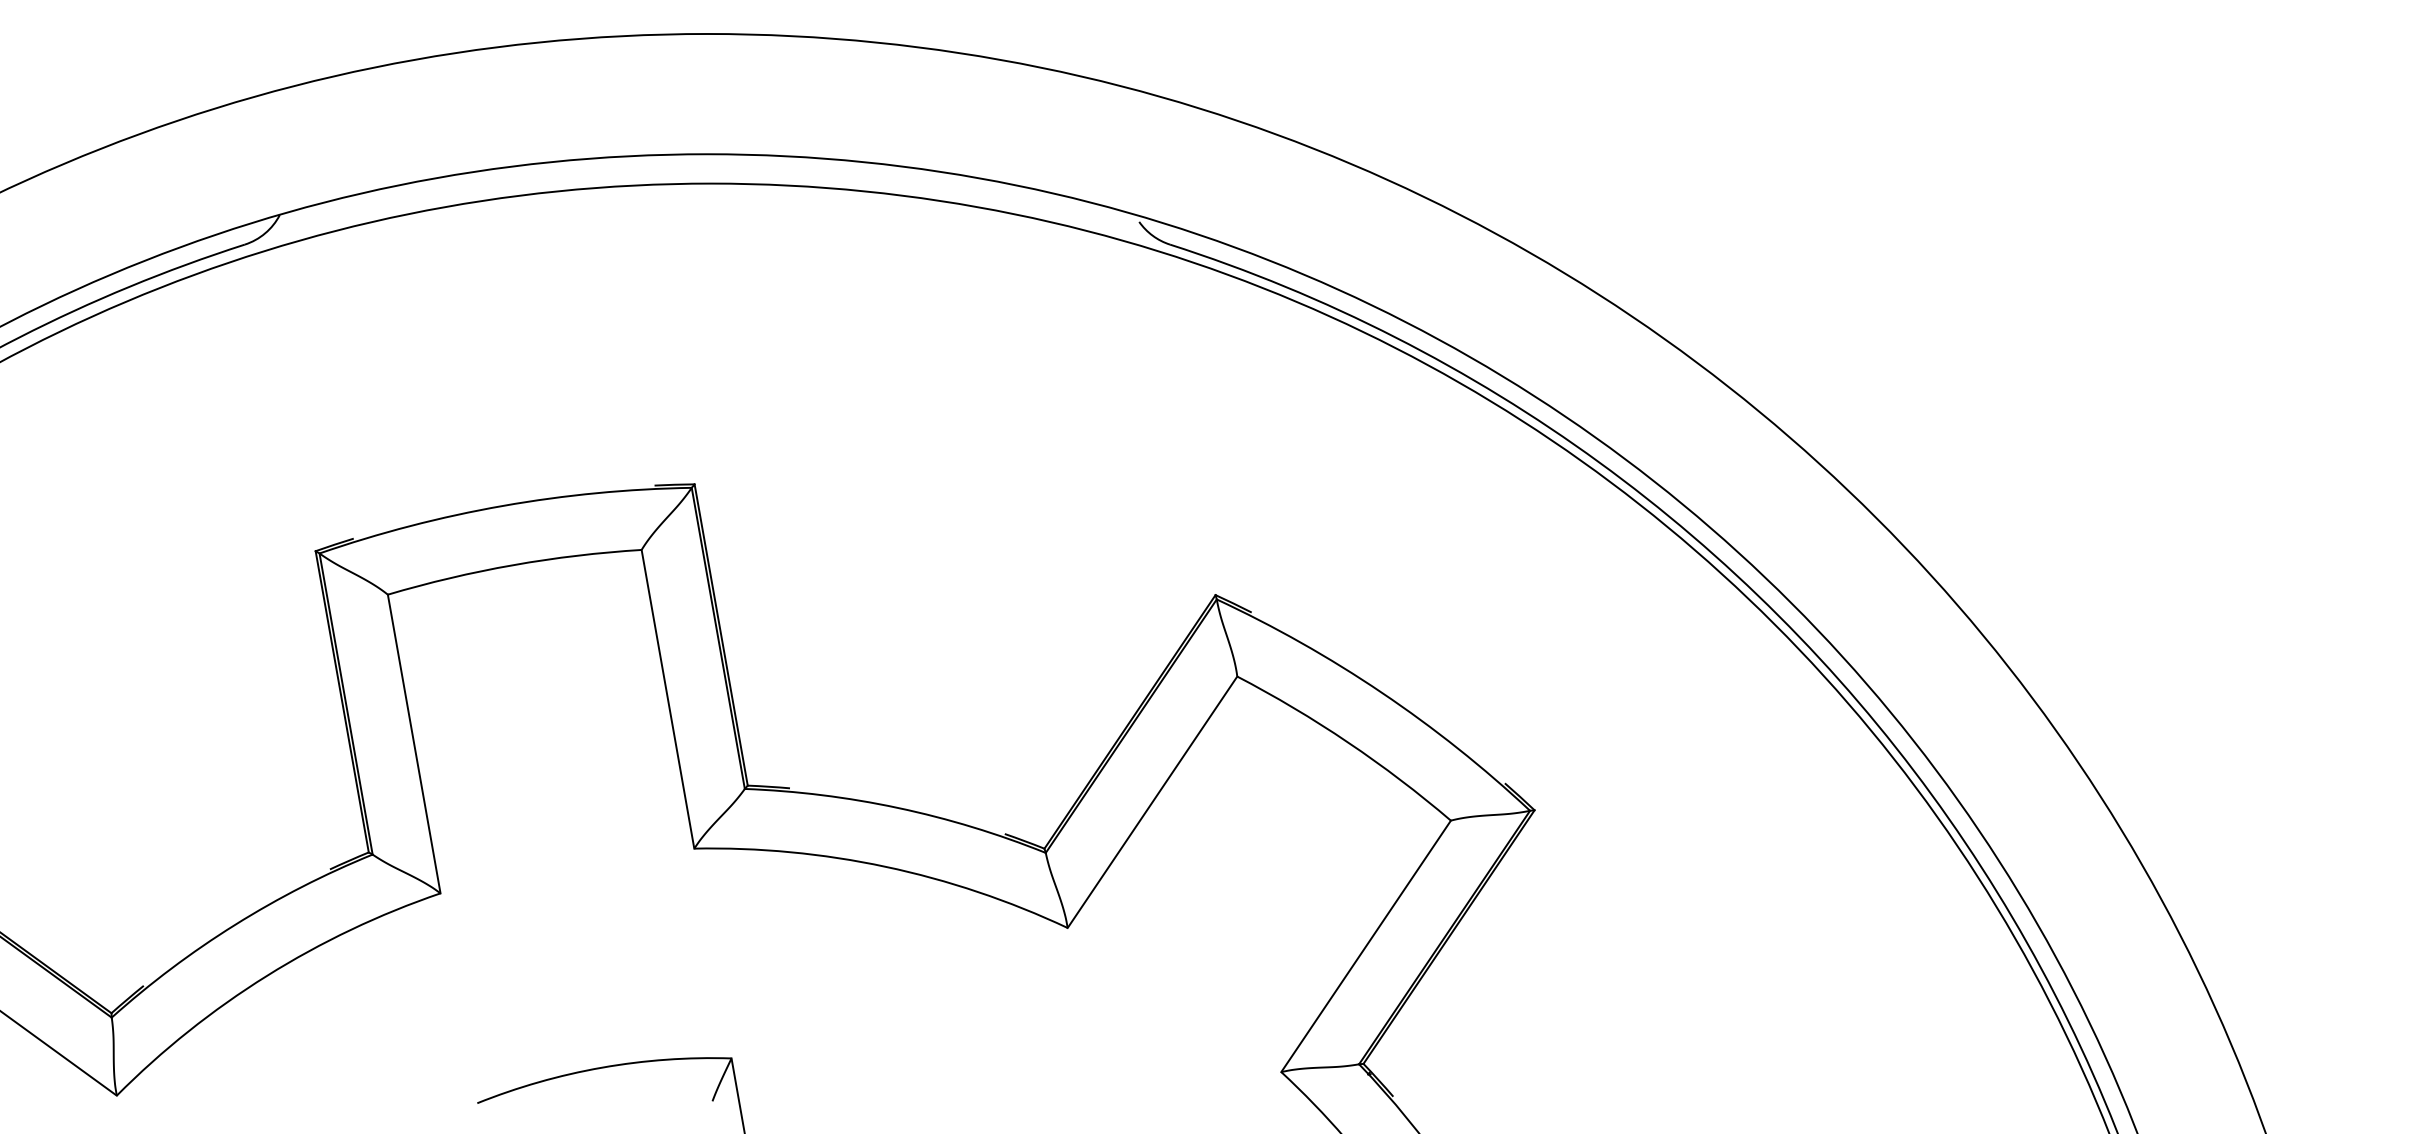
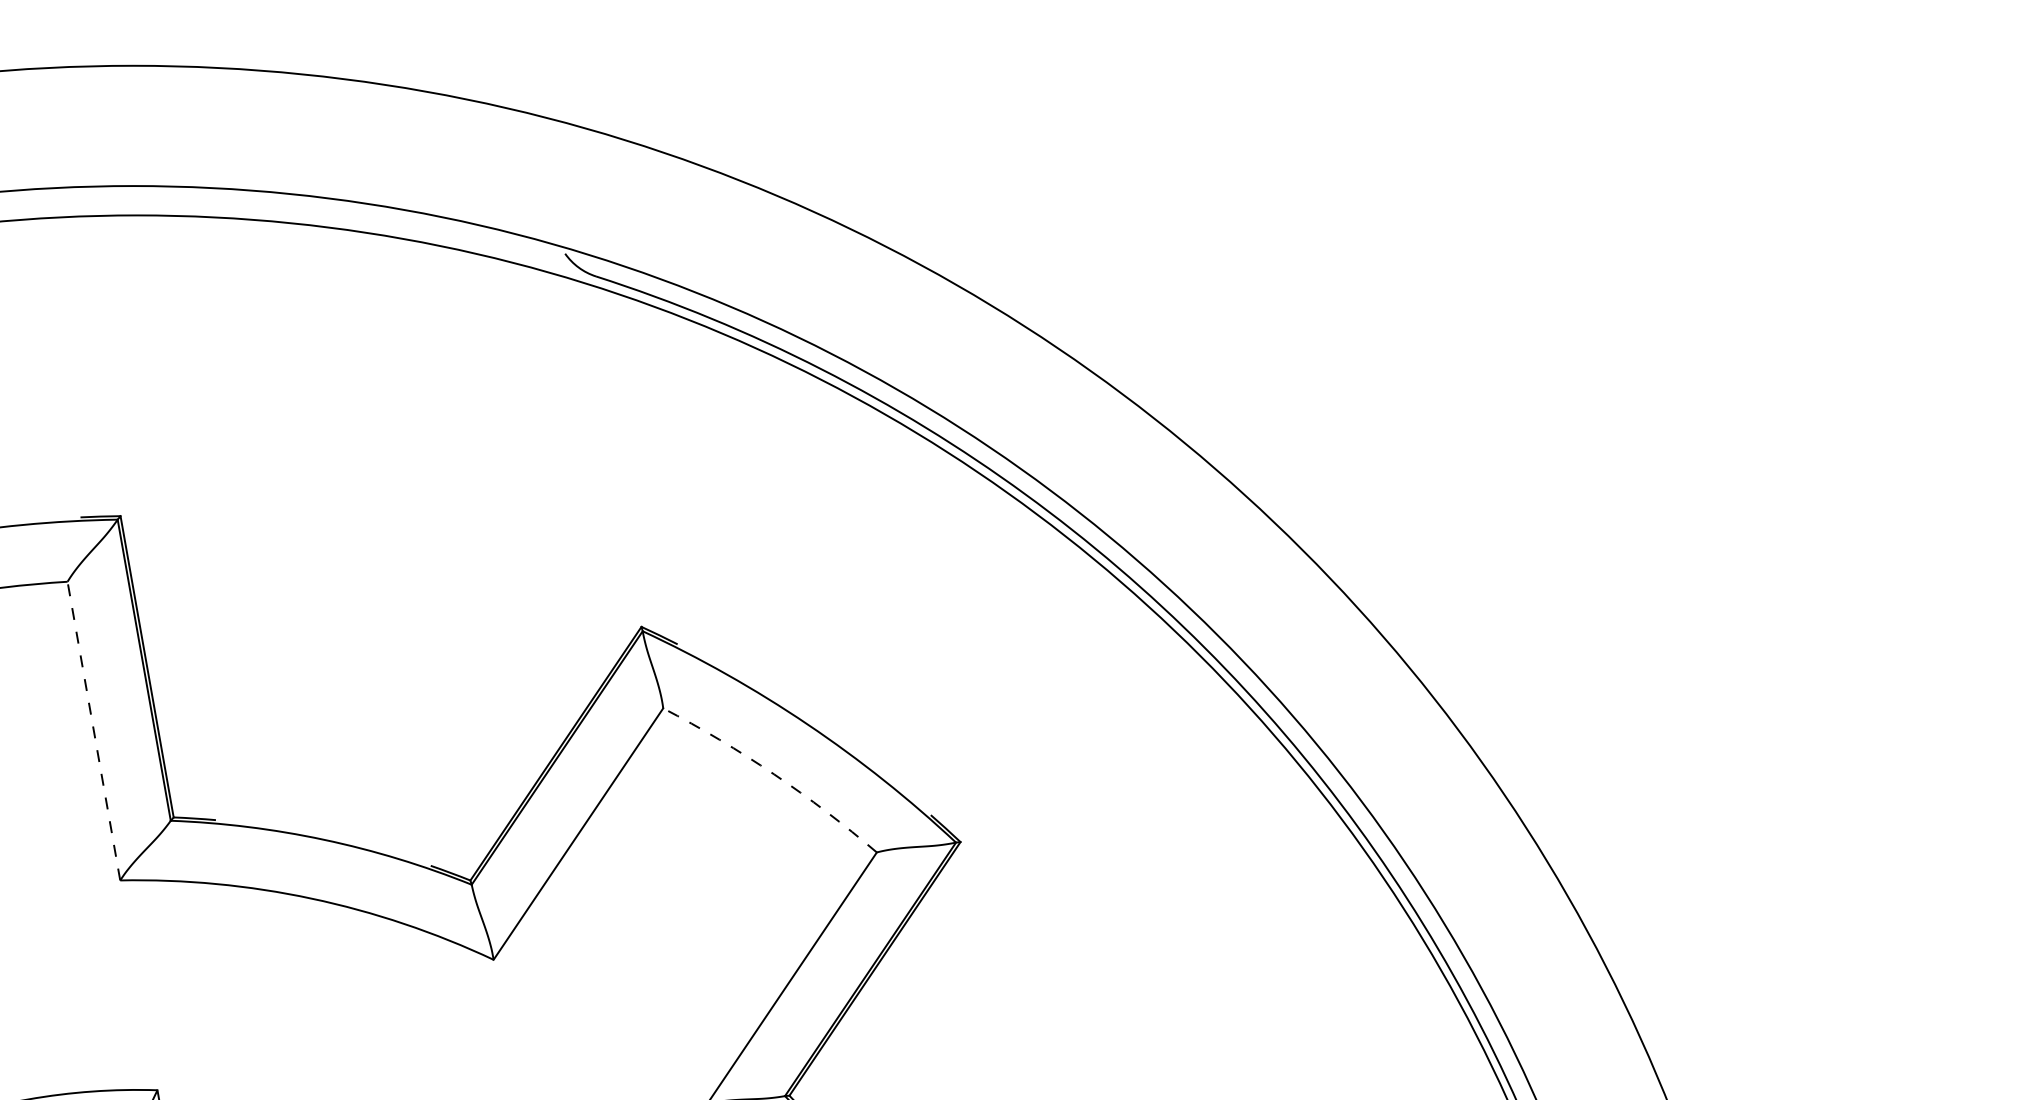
line: (667, 699) -> (93, 731), solid -> dashed
arc: (1348, 742) -> (774, 774), solid -> dashed

